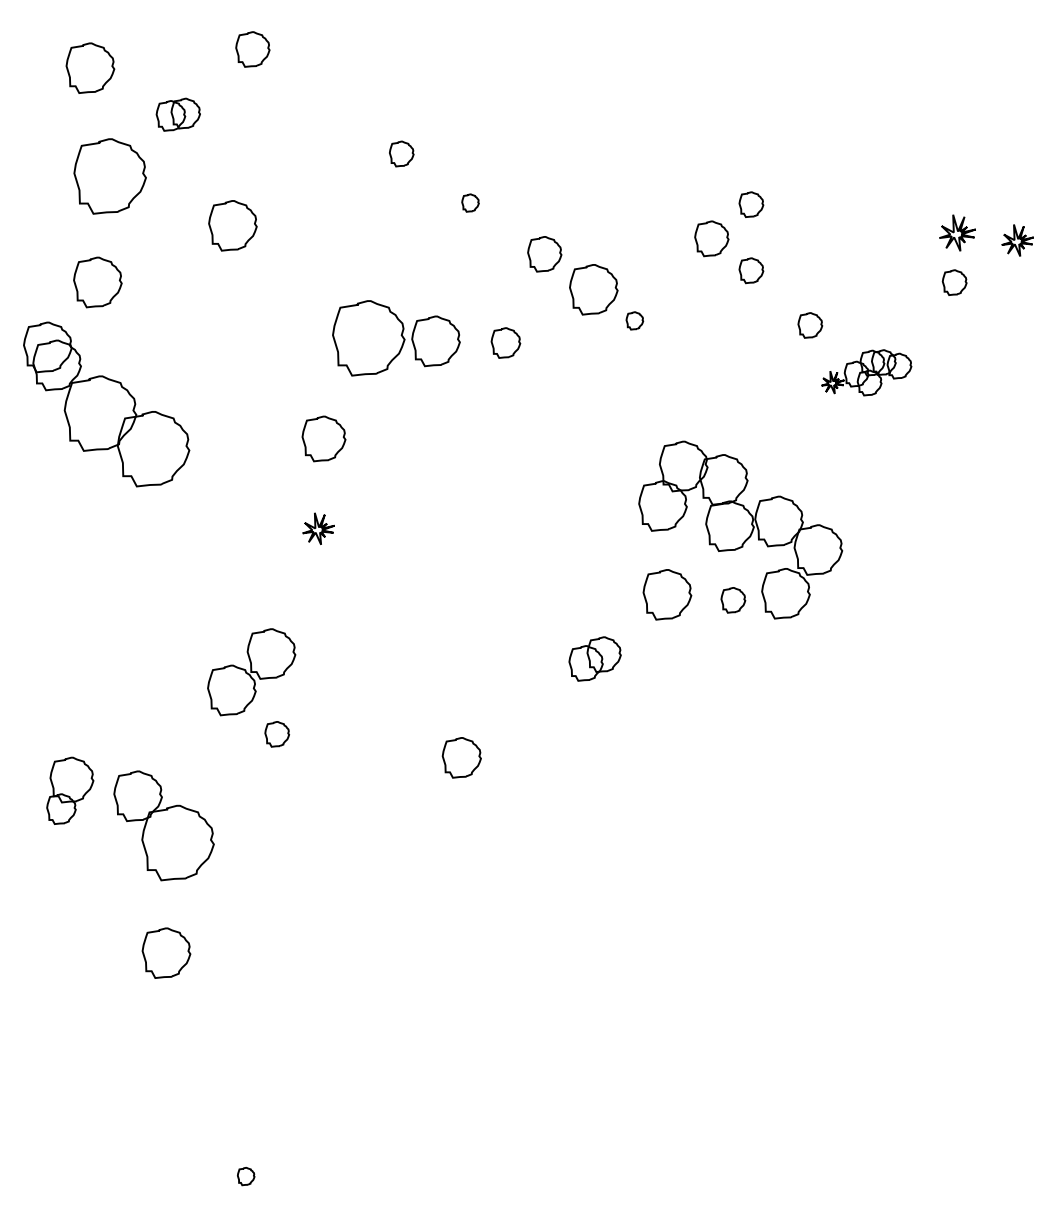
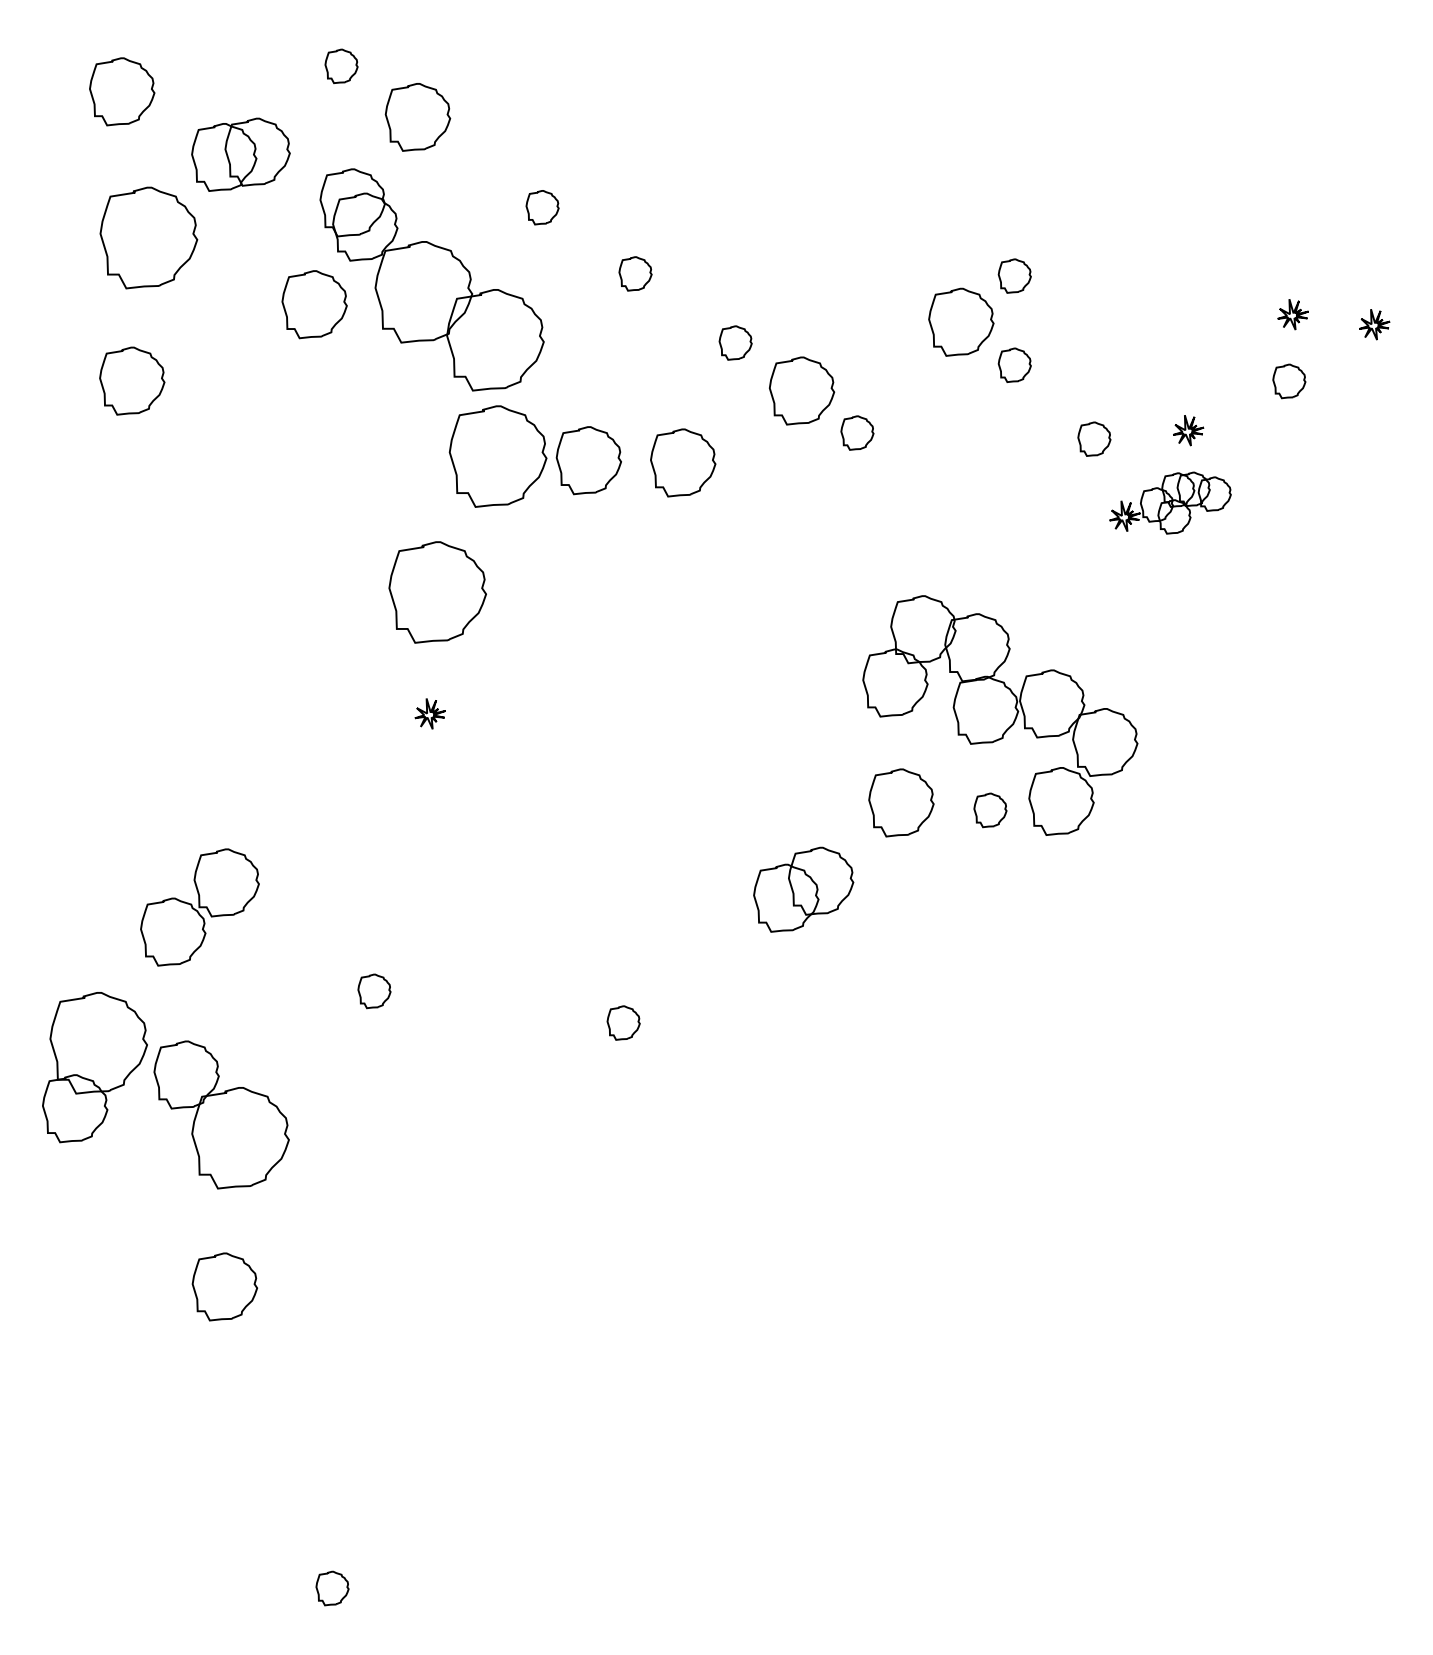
part: (252, 48) -> (341, 65), size x0.71
part: (309, 87) -> (417, 117), added
part: (178, 114) -> (240, 154), size x1.67
part: (470, 202) -> (635, 273), size x1.43
part: (957, 233) -> (1292, 314), size x0.62
part: (711, 238) -> (961, 321), size x1.43
part: (1017, 240) -> (1374, 324), size x0.71
part: (544, 253) -> (735, 342), size x0.71
part: (880, 319) -> (1188, 430), added
part: (634, 320) -> (857, 432), size x1.43
part: (506, 342) -> (683, 462), size x1.67
part: (106, 404) -> (431, 279), moved
part: (323, 438) -> (437, 592), size x1.67
part: (317, 528) -> (429, 713), size x0.71
part: (594, 658) -> (803, 889), size x1.43
part: (251, 672) -> (199, 907), moved
part: (461, 757) -> (623, 1022), size x0.62
part: (69, 790) -> (94, 1067), size x1.67
part: (246, 1176) -> (332, 1588), size x1.43

